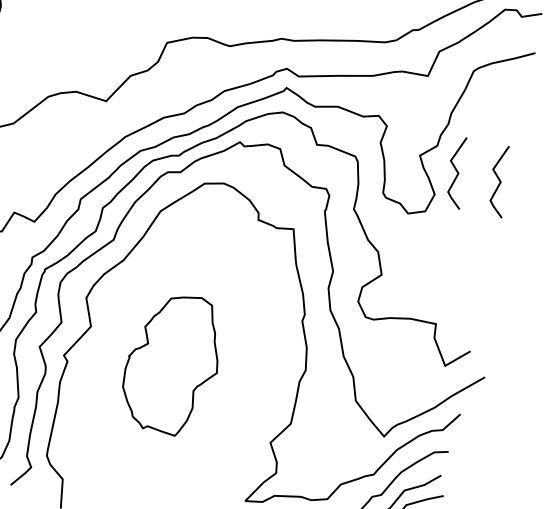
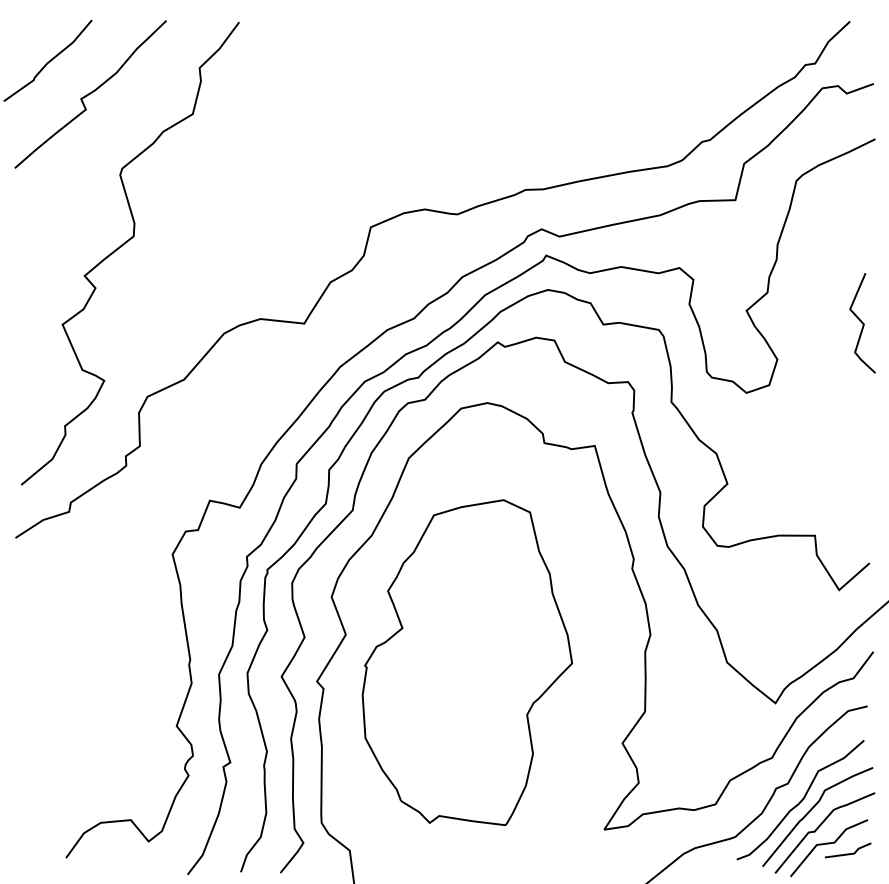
curve: (457, 172) -> (802, 323), removed
part: (172, 363) -> (467, 662), size x1.67

